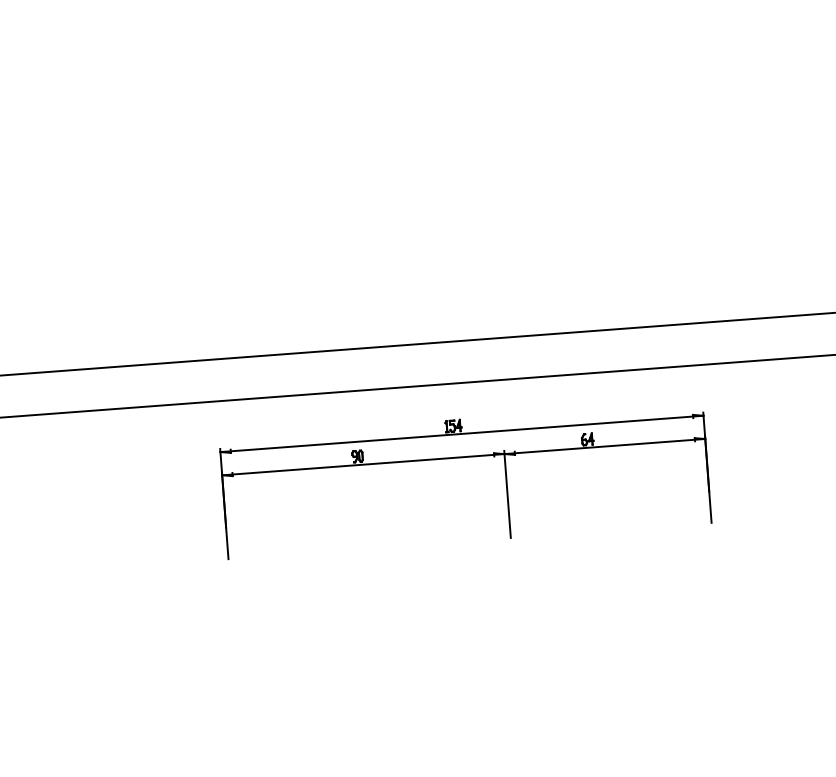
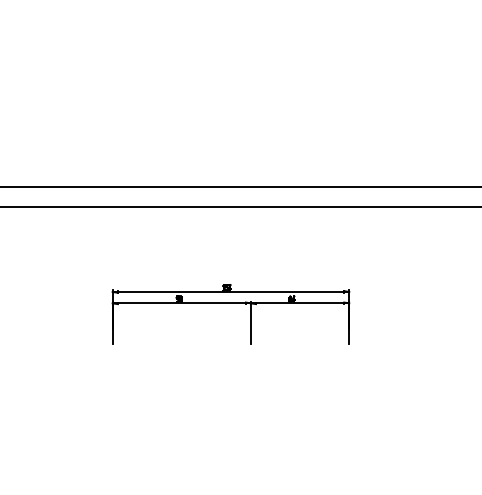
part: (462, 457) -> (230, 303), moved

